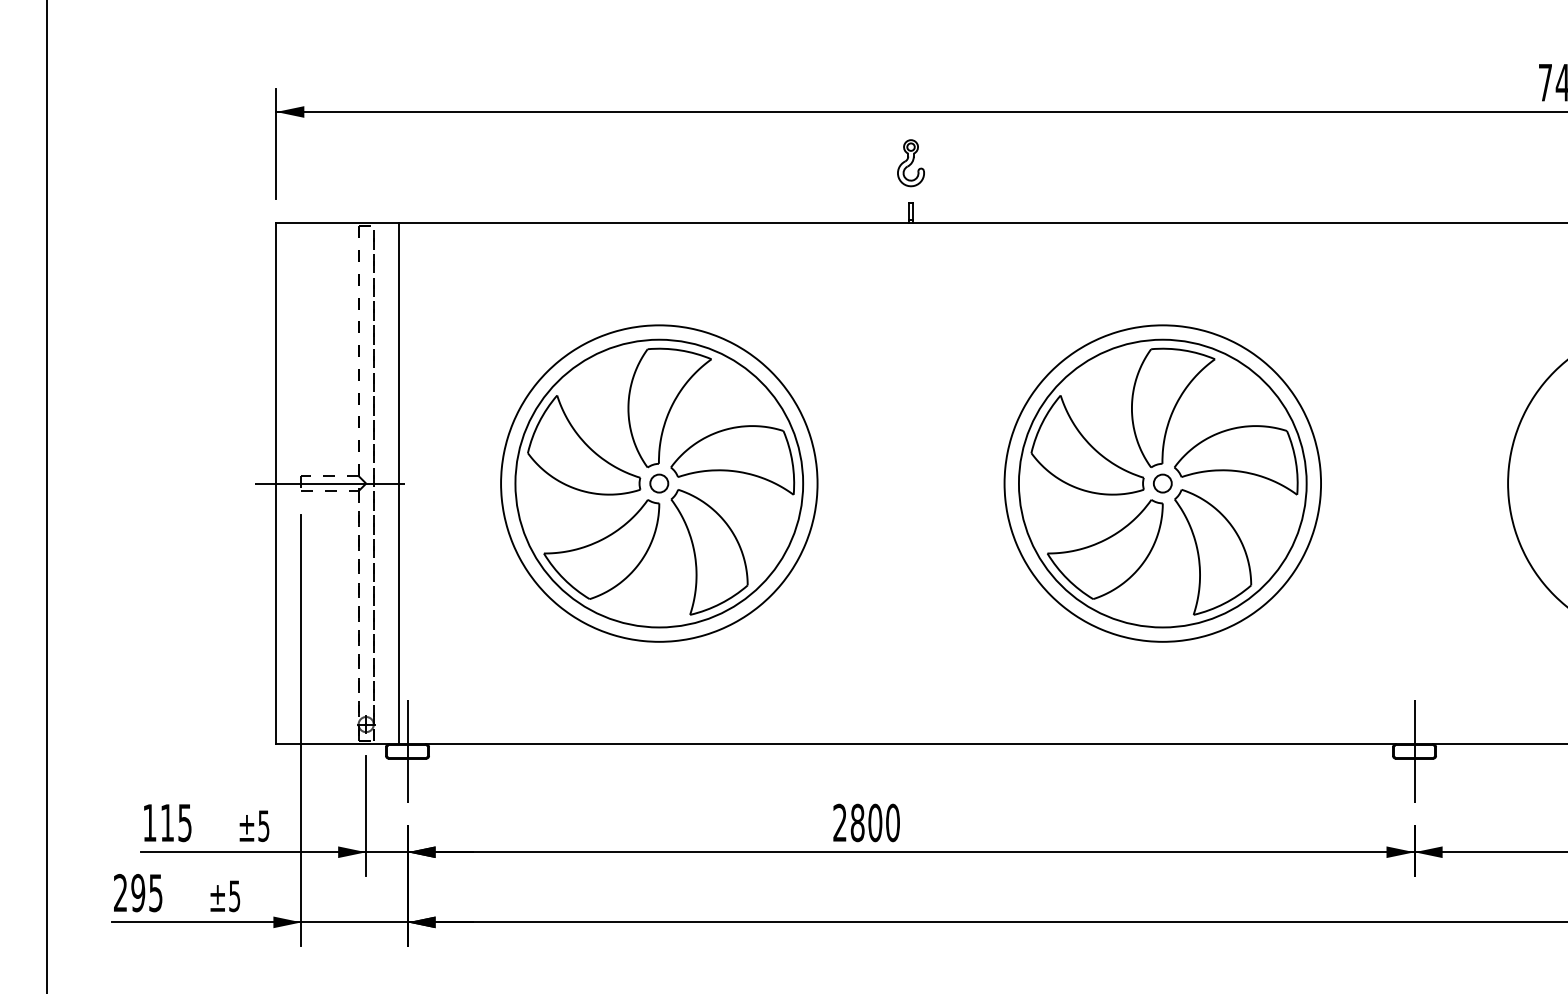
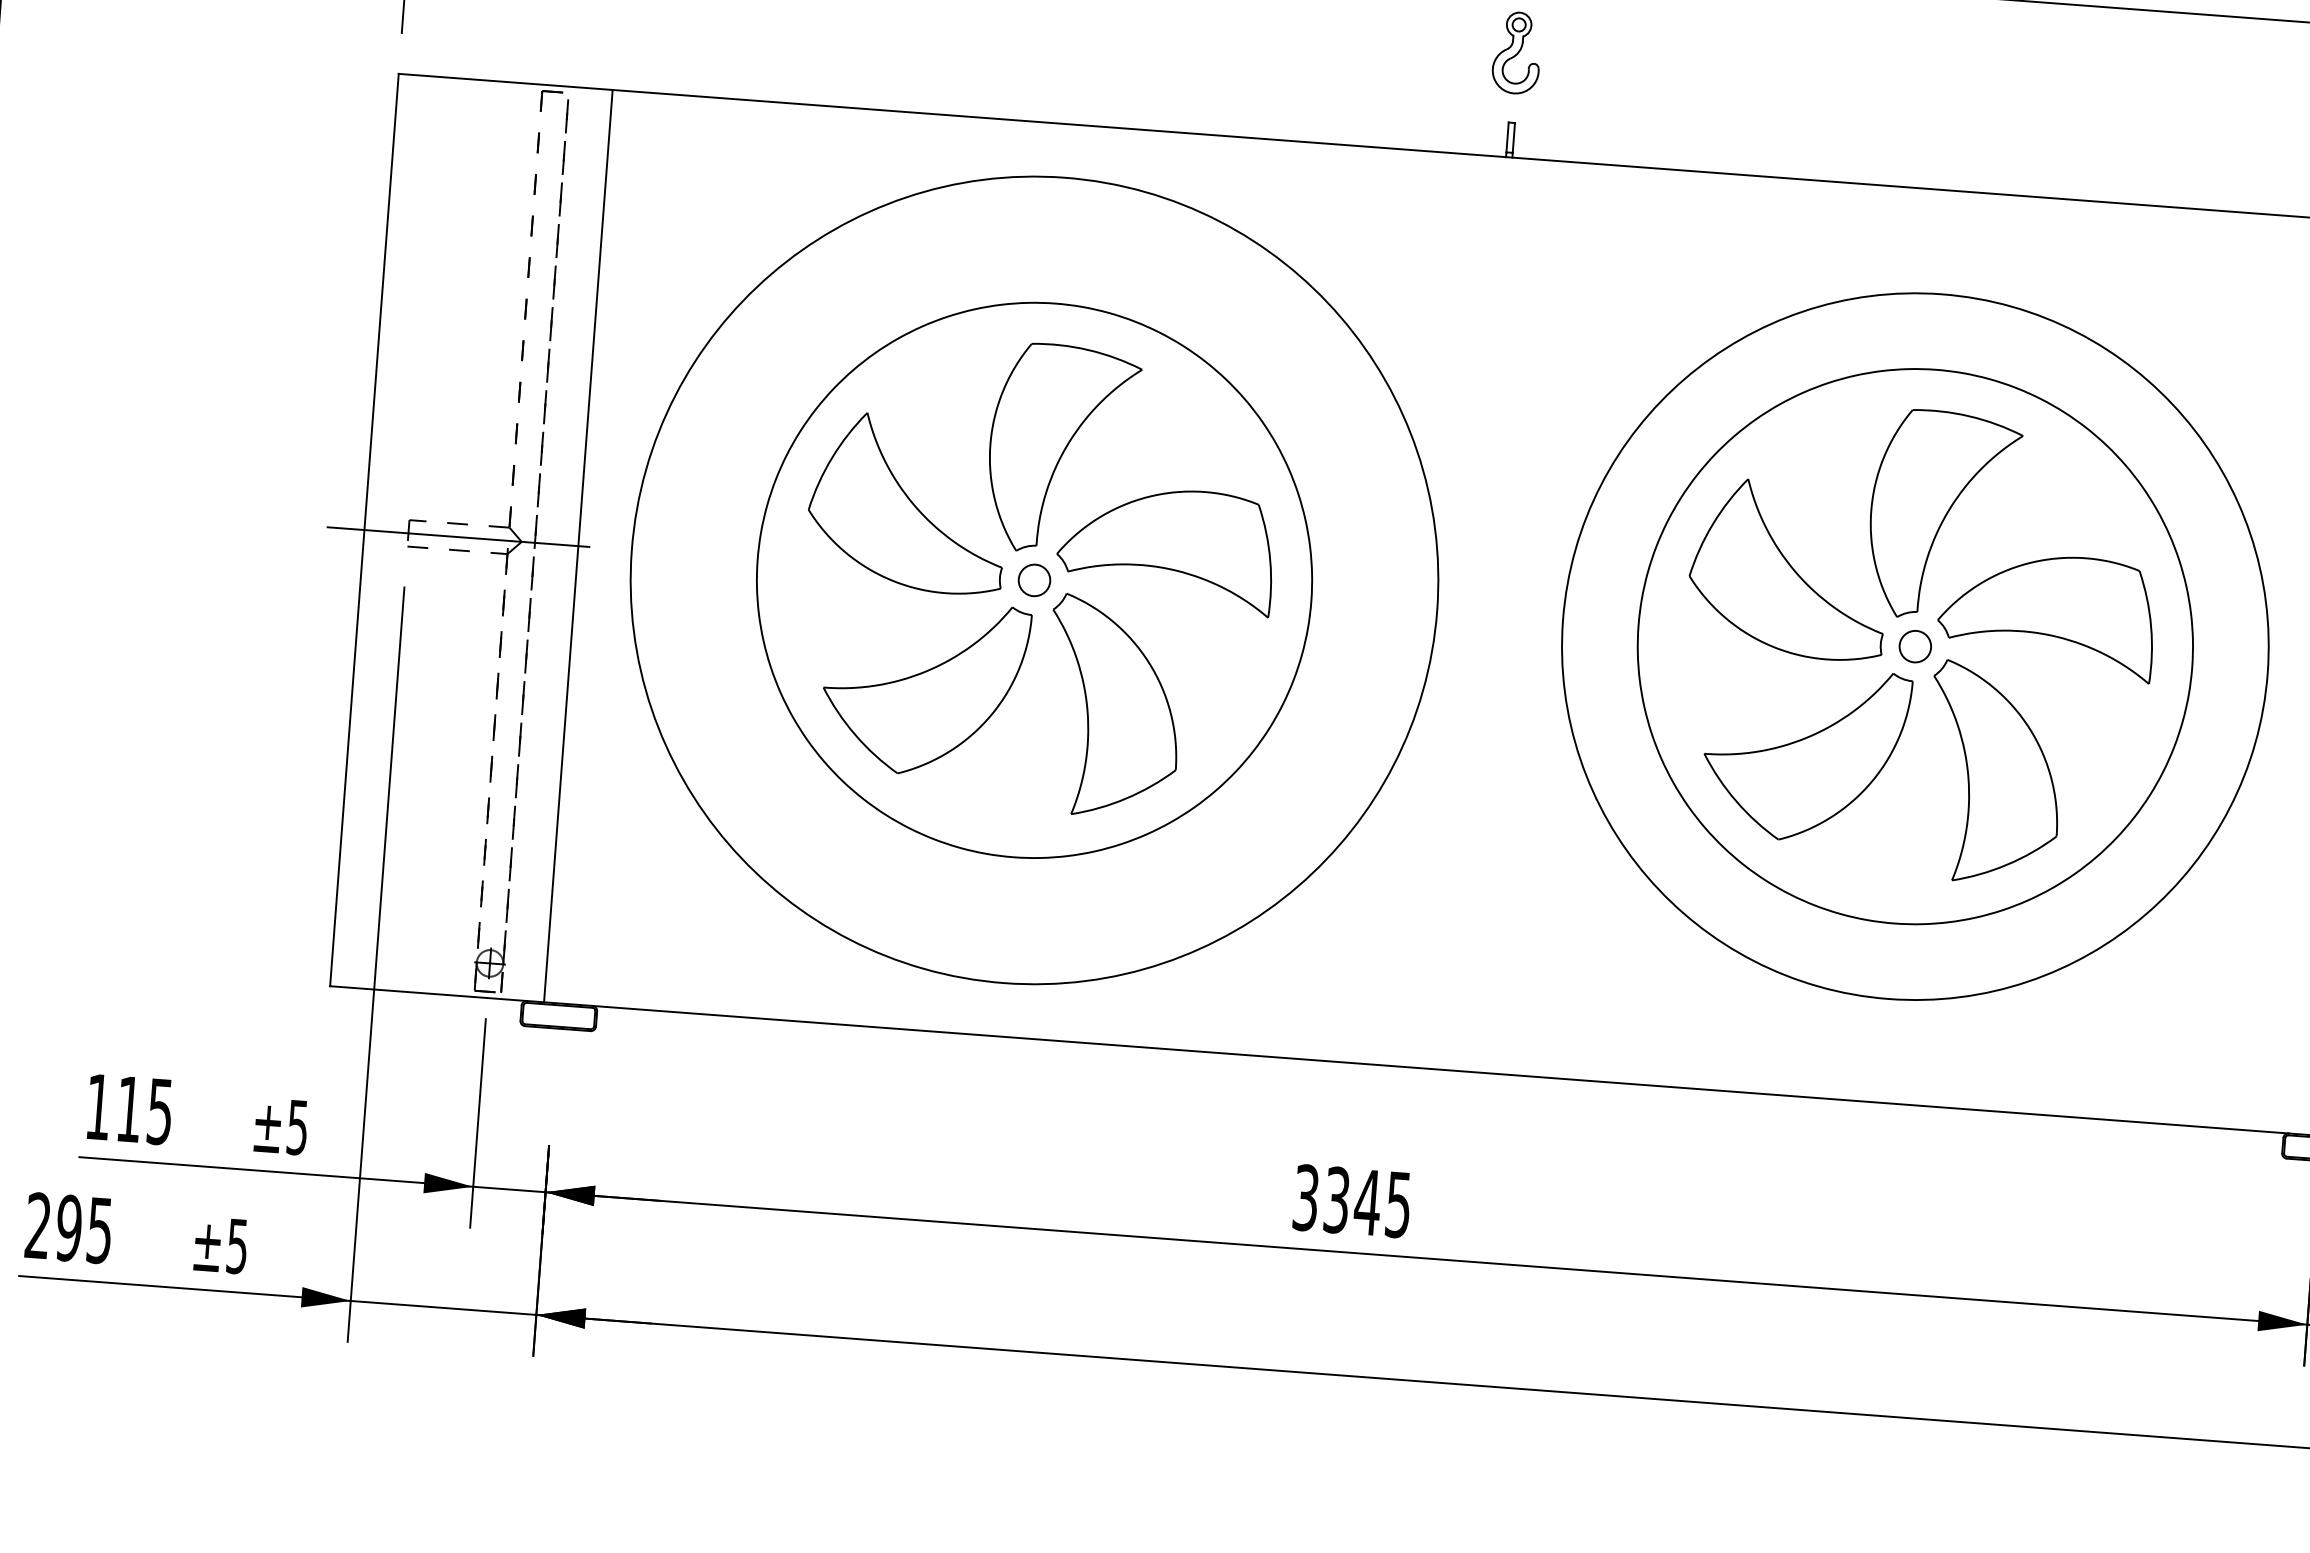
circle: (659, 483) -> (1034, 580), size x1.6
circle: (1162, 483) -> (1914, 646), size x1.4
line: (407, 751) -> (558, 1015), removed
text: (866, 822) -> (1352, 1200), 2800 -> 3345

